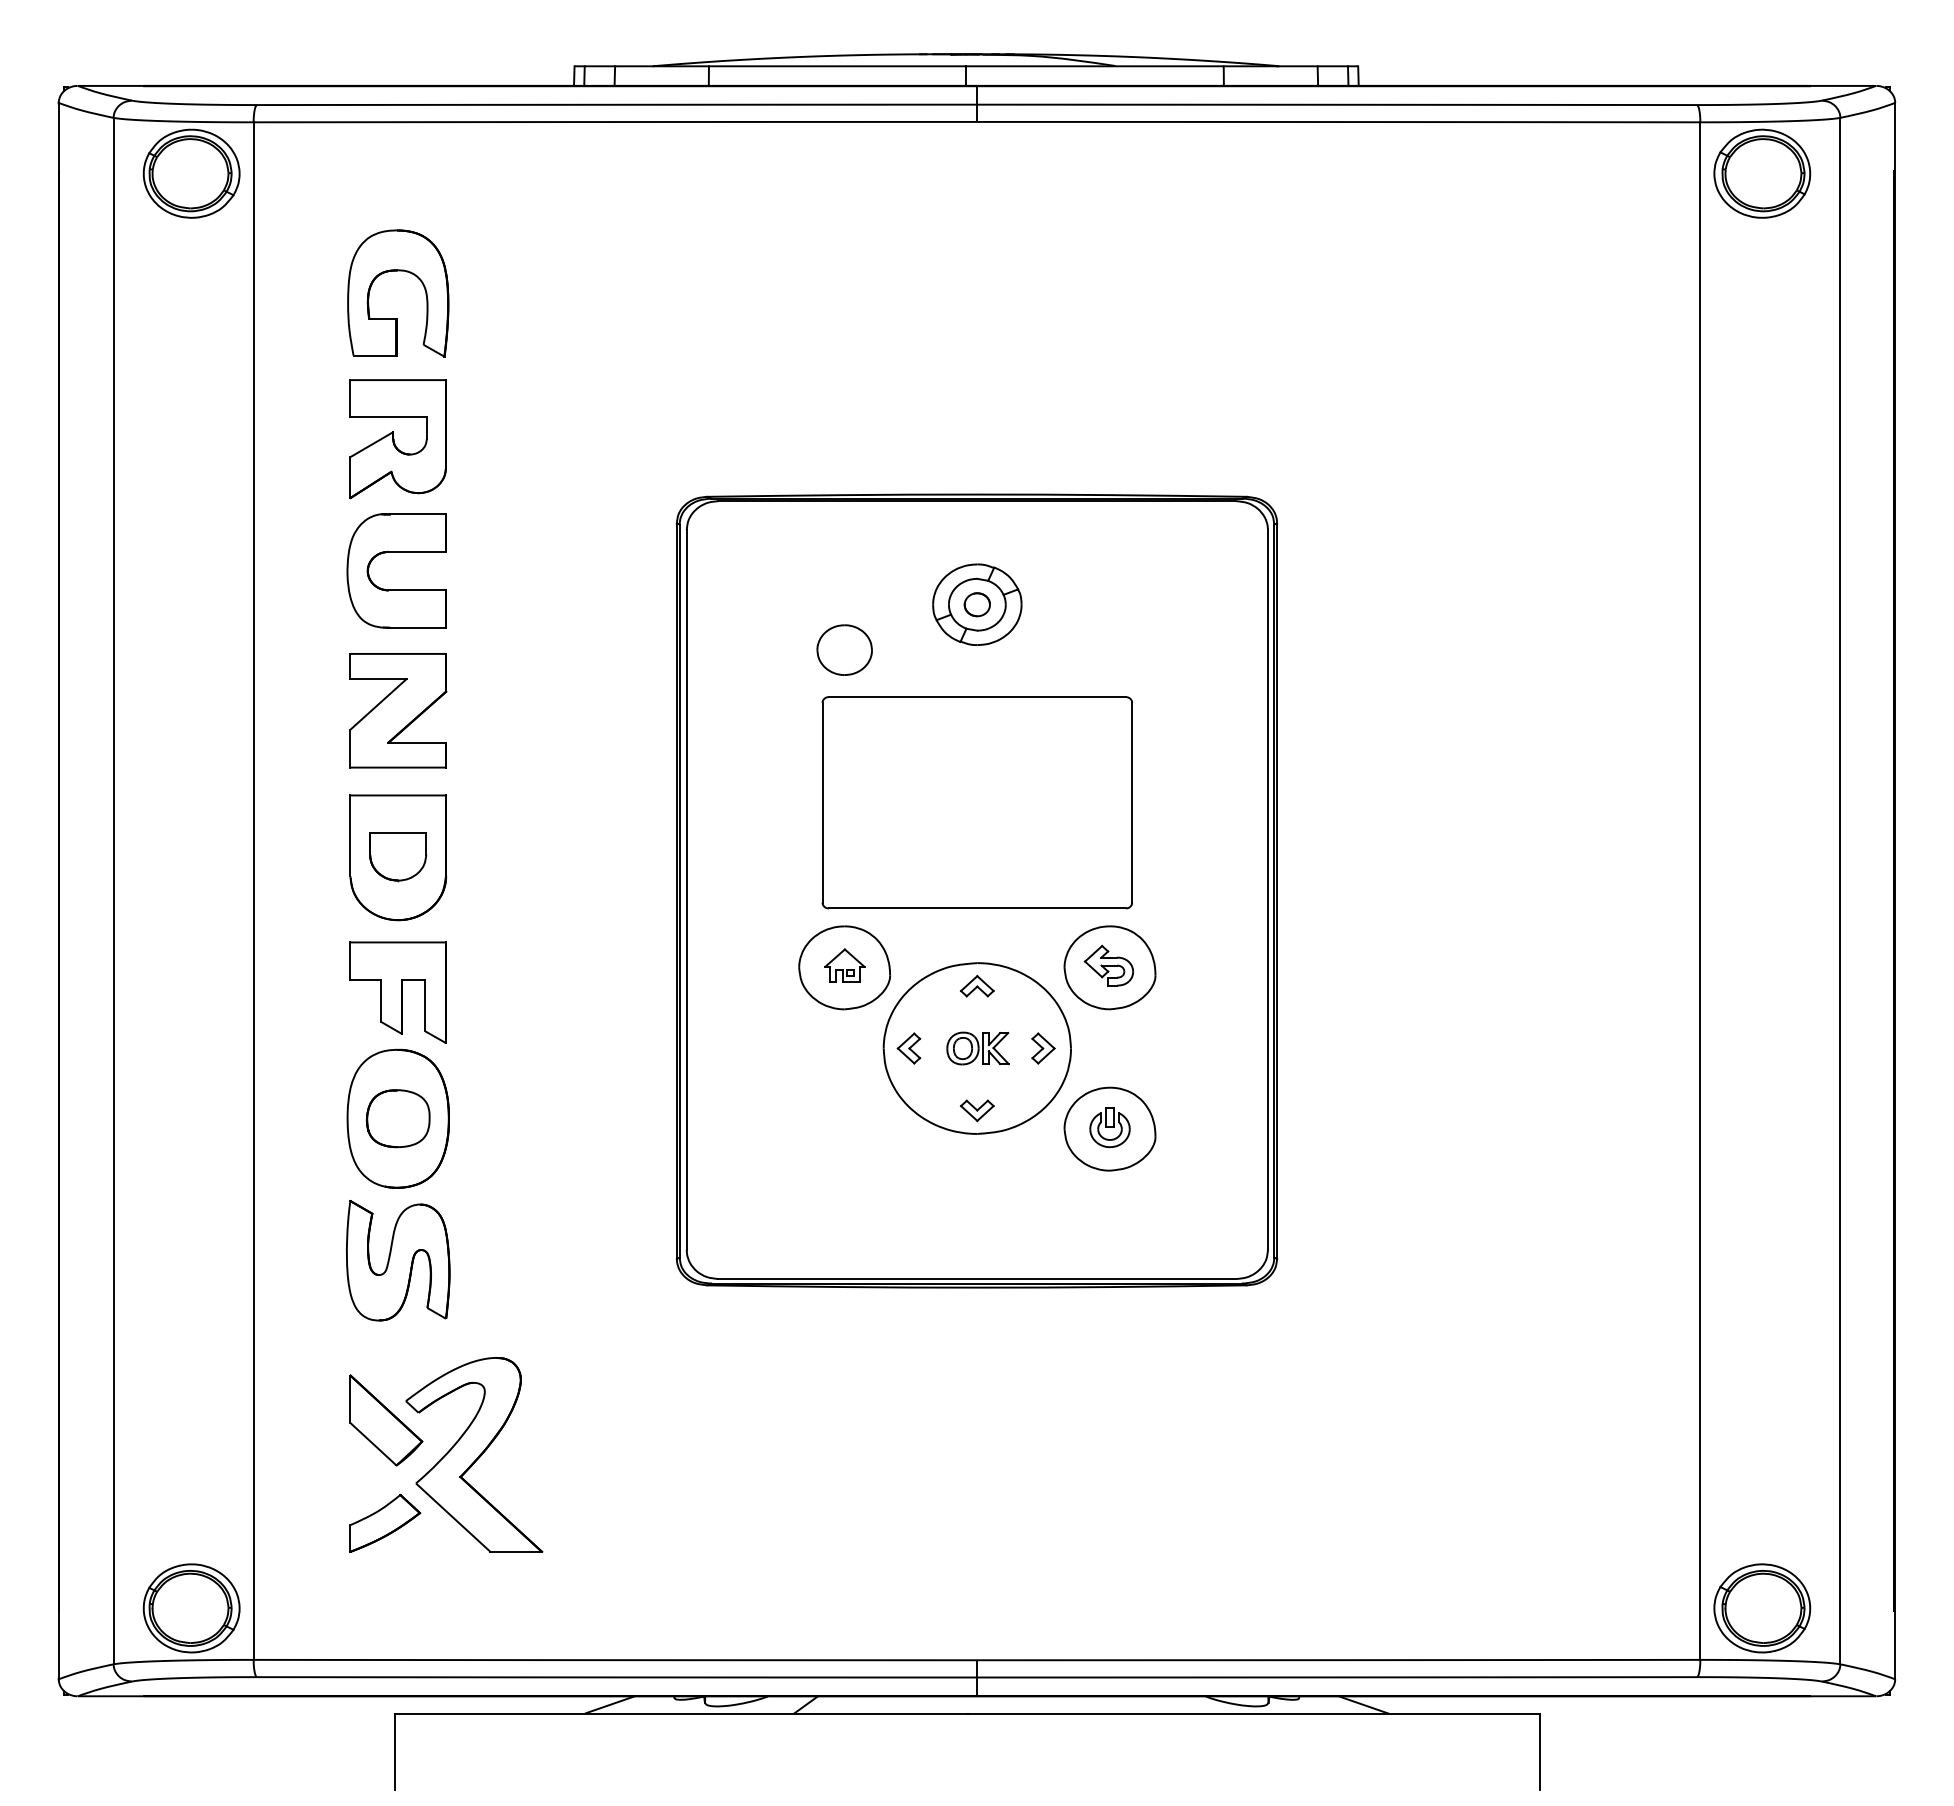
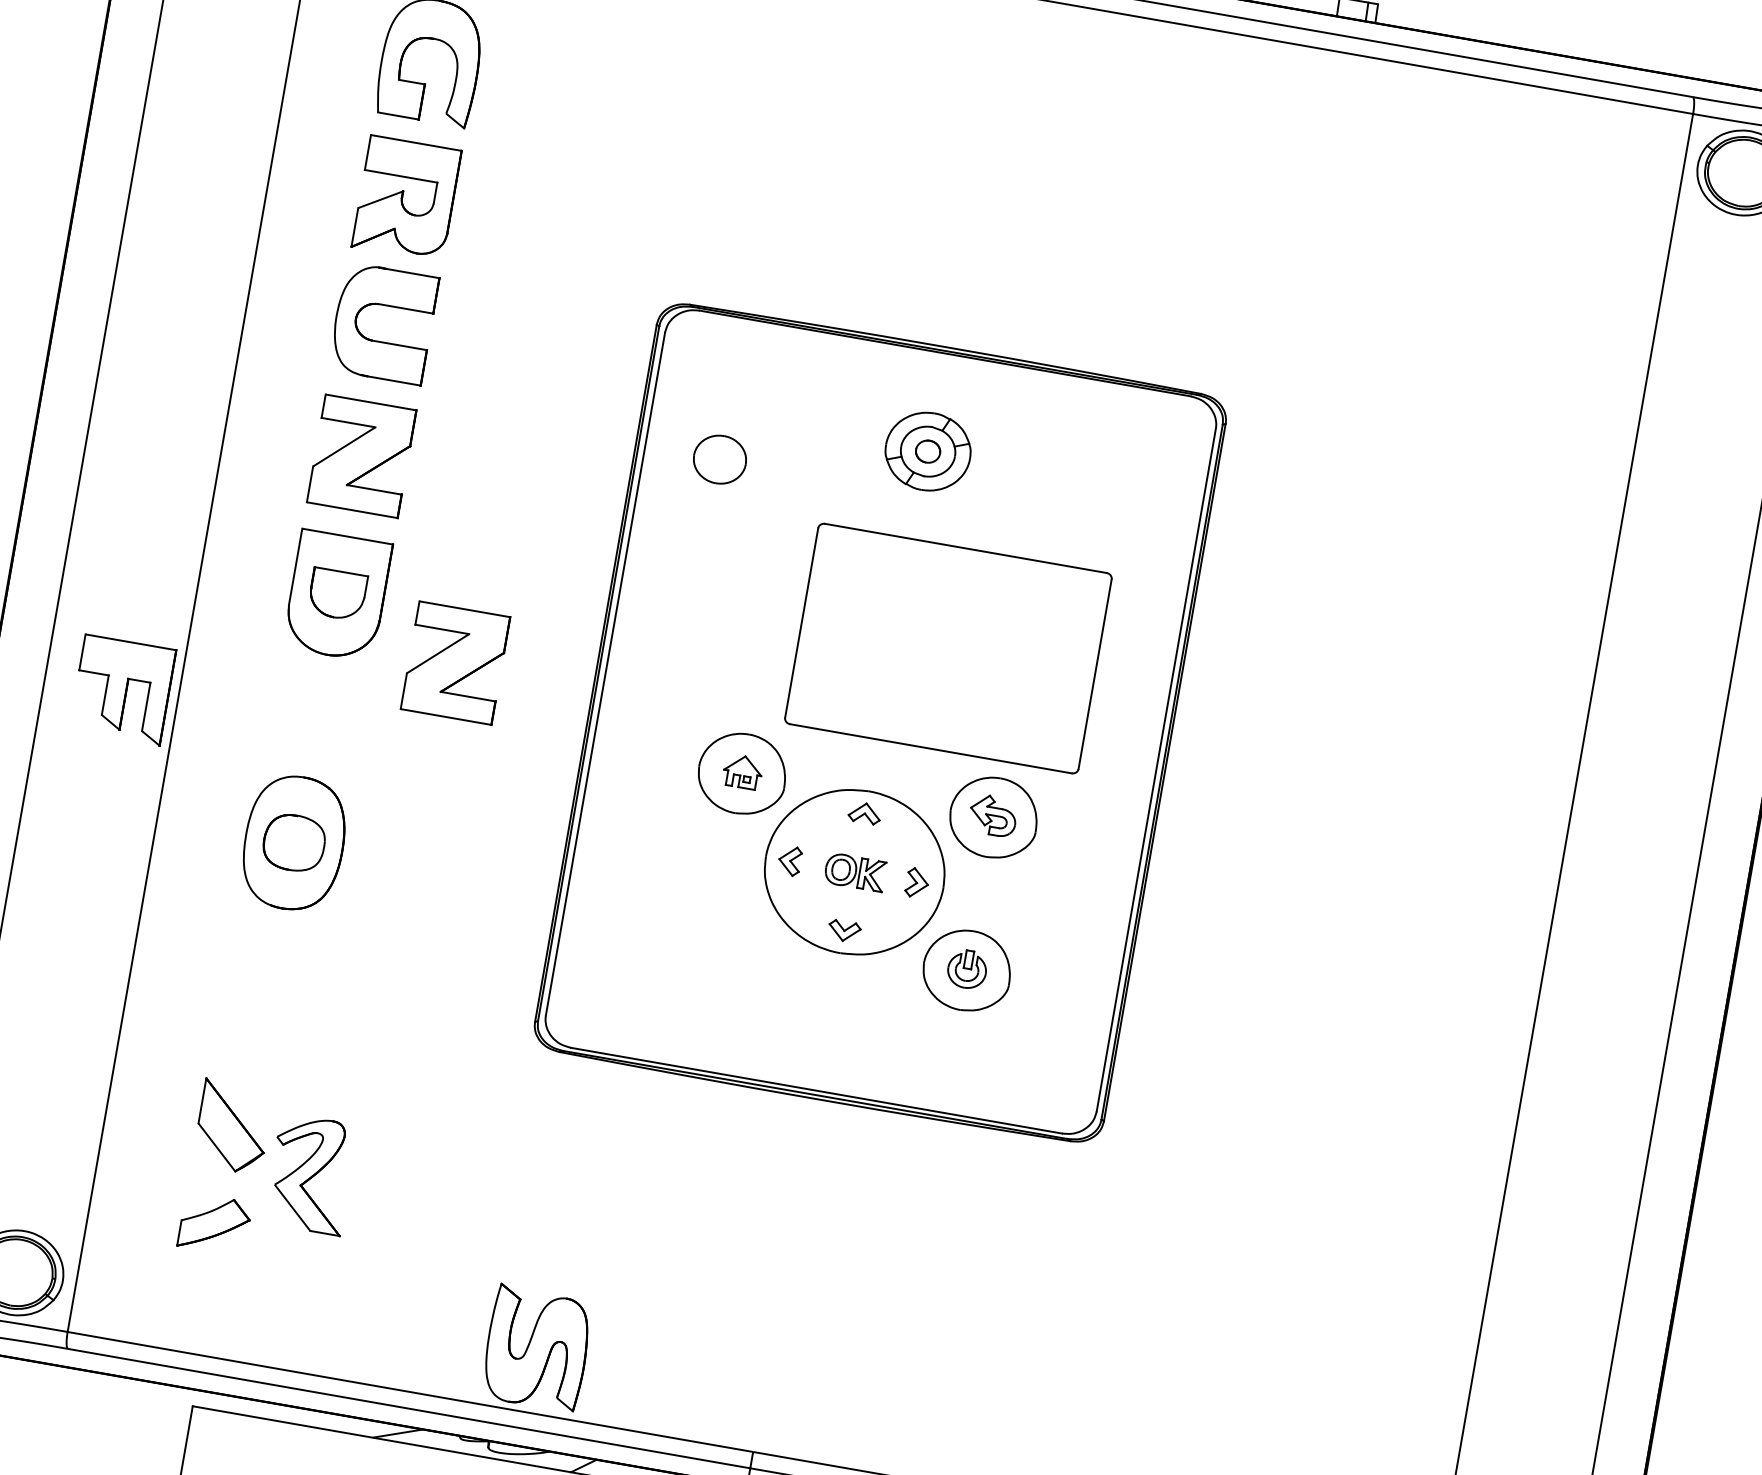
part: (844, 649) -> (719, 459), moved
part: (976, 802) -> (947, 648), moved
part: (531, 905) -> (455, 662), added
part: (397, 992) -> (121, 689), moved
part: (398, 1260) -> (537, 1348), moved
part: (474, 1454) -> (310, 1173), size x0.6

